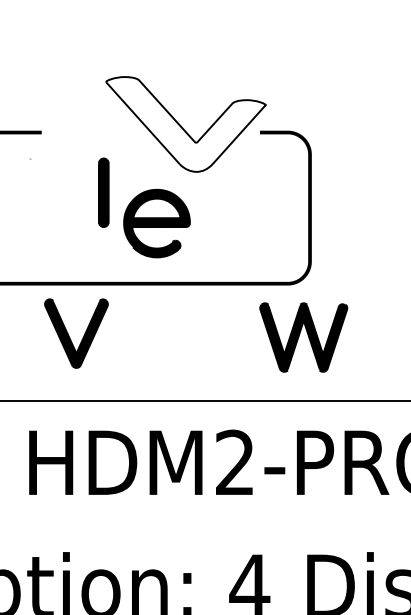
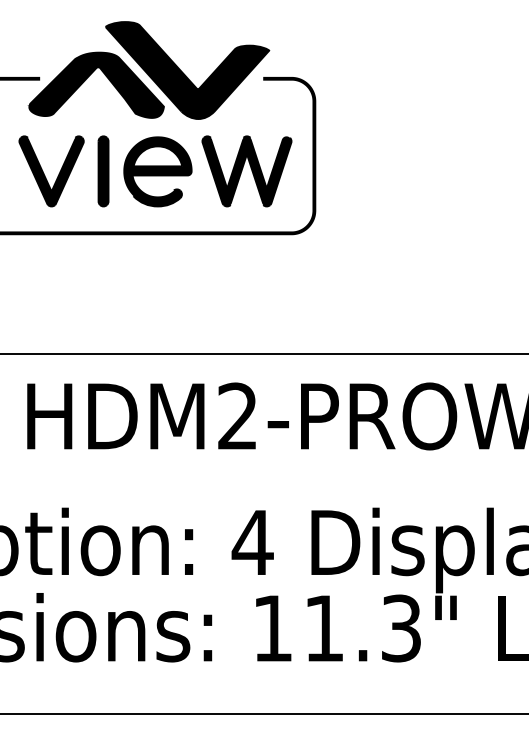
fill: (185, 124) -> (187, 70), added
fill: (96, 138) -> (96, 84), added
part: (103, 192) -> (103, 171), moved
part: (70, 337) -> (45, 175), moved
part: (303, 337) -> (246, 171), moved

